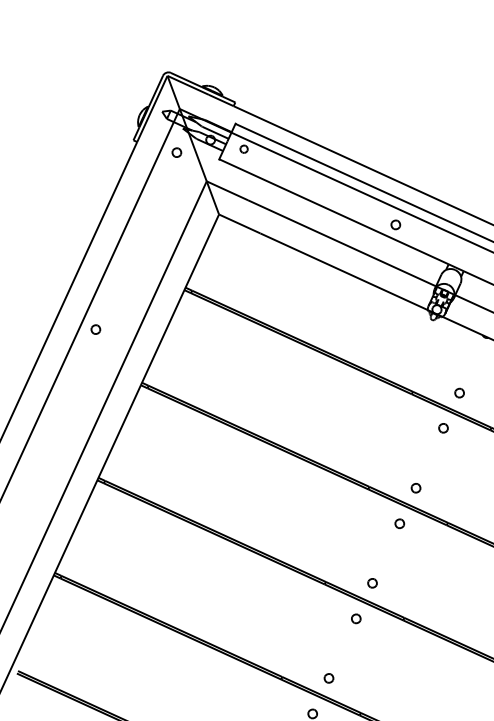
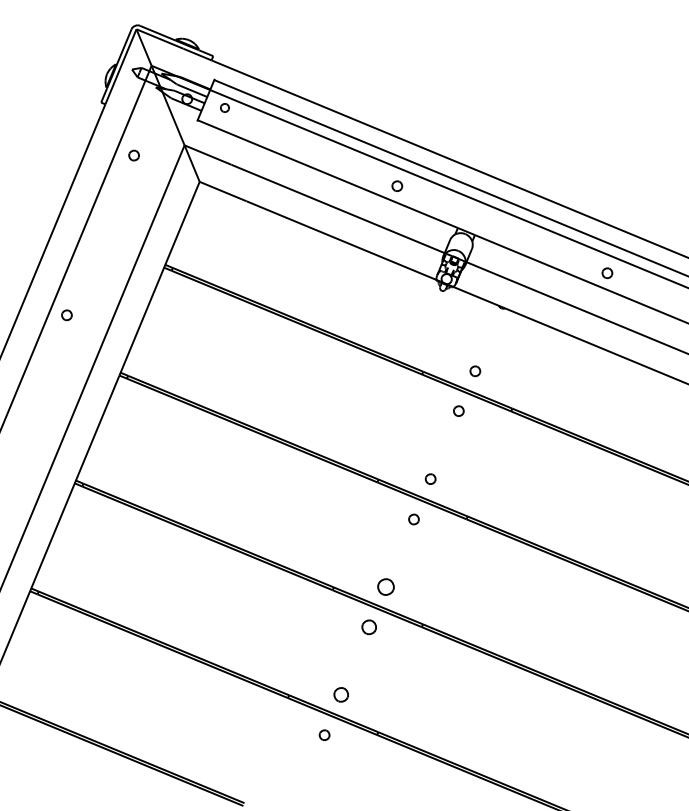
part: (176, 152) -> (133, 155), moved
part: (372, 582) -> (385, 586), size x1.6
part: (356, 618) -> (369, 627), size x1.4
part: (329, 678) -> (341, 694), size x1.4

